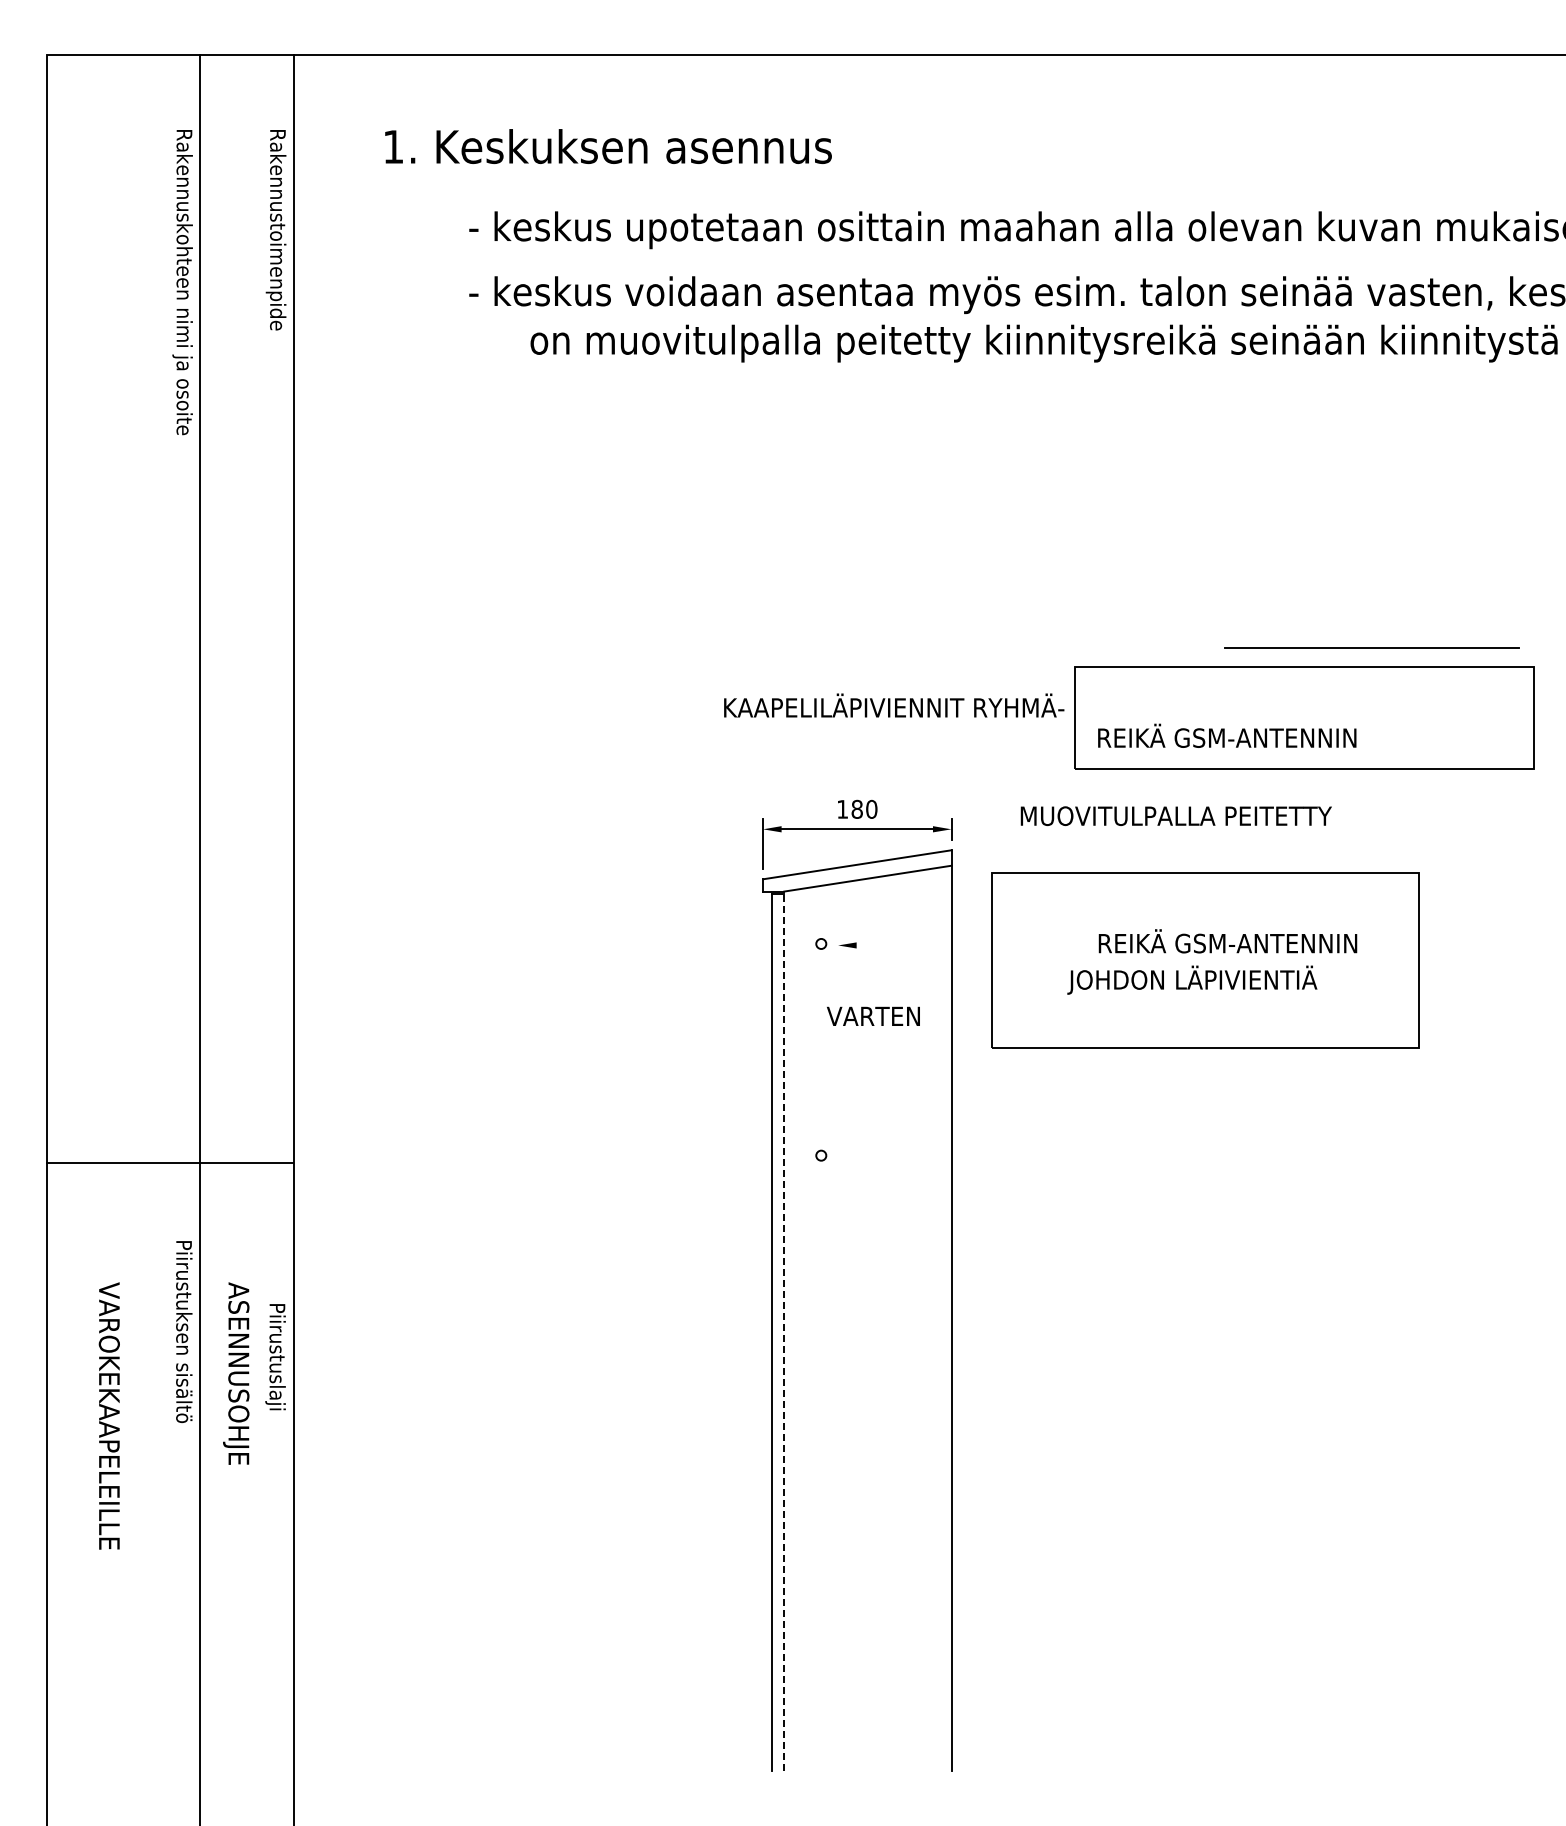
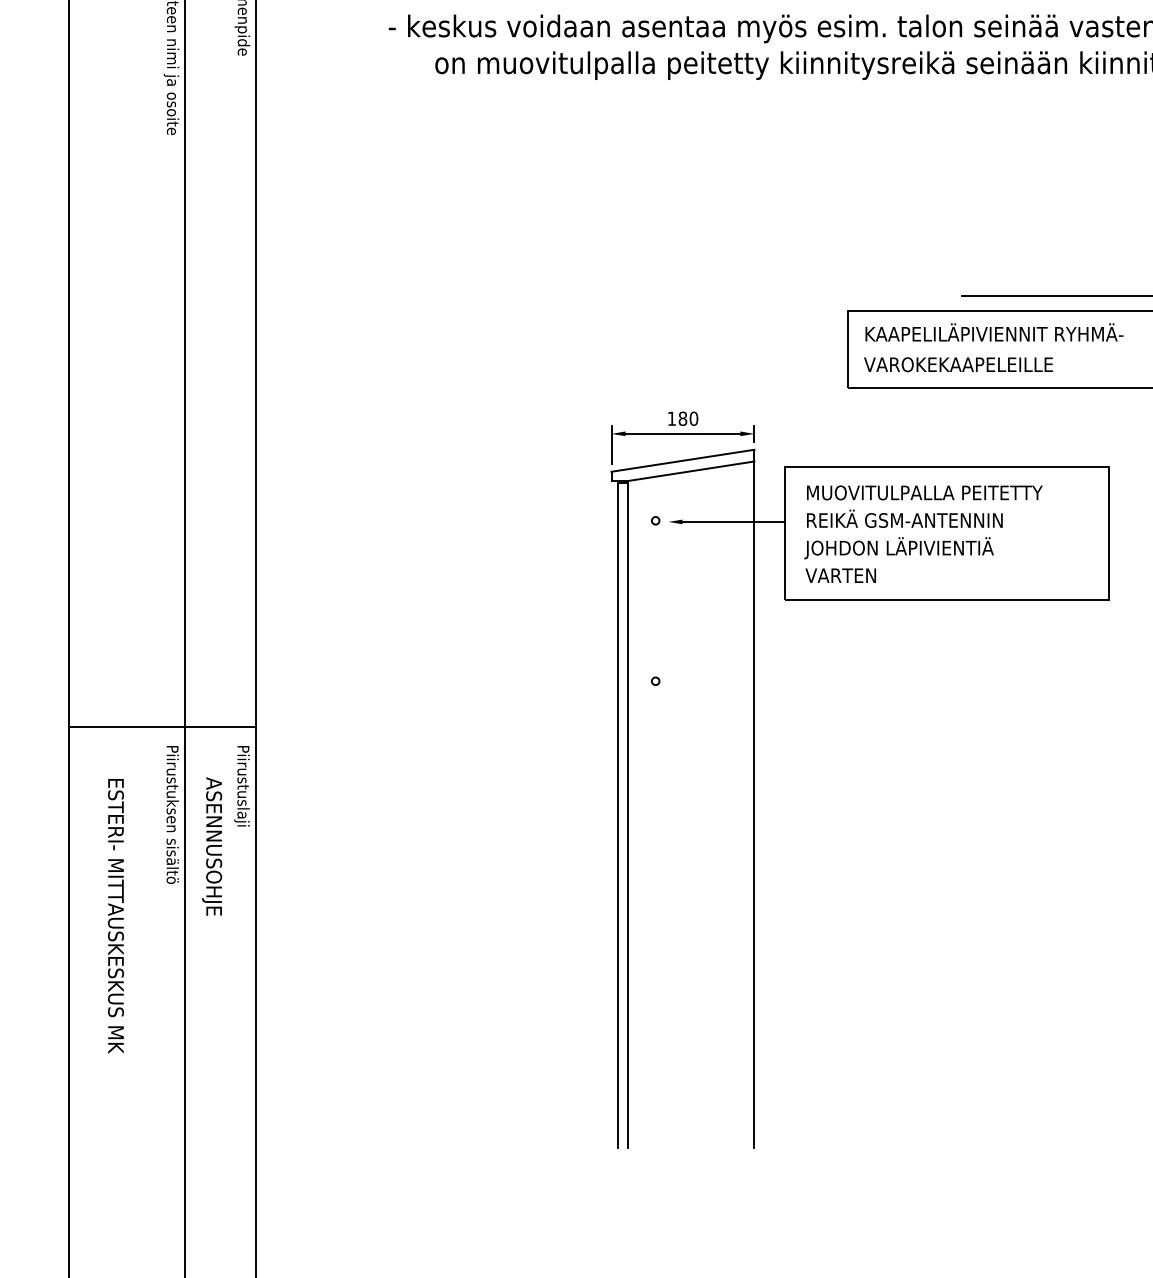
text: (894, 705) -> (994, 332), moved
text: (1226, 735) -> (962, 362), REIKÄ GSM-ANTENNIN -> VAROKEKAAPELEILLE
text: (1175, 815) -> (924, 492), moved
text: (1227, 941) -> (904, 518), moved
line: (924, 945) -> (733, 521), added
text: (1192, 979) -> (899, 547), moved
text: (873, 1015) -> (840, 575), moved
line: (169, 1163) -> (161, 727), moved
line: (784, 1331) -> (627, 814), dashed -> solid
text: (275, 1357) -> (241, 786), moved
text: (108, 1464) -> (115, 915), VAROKEKAAPELEILLE -> ESTERI- MITTAUSKESKUS MK

